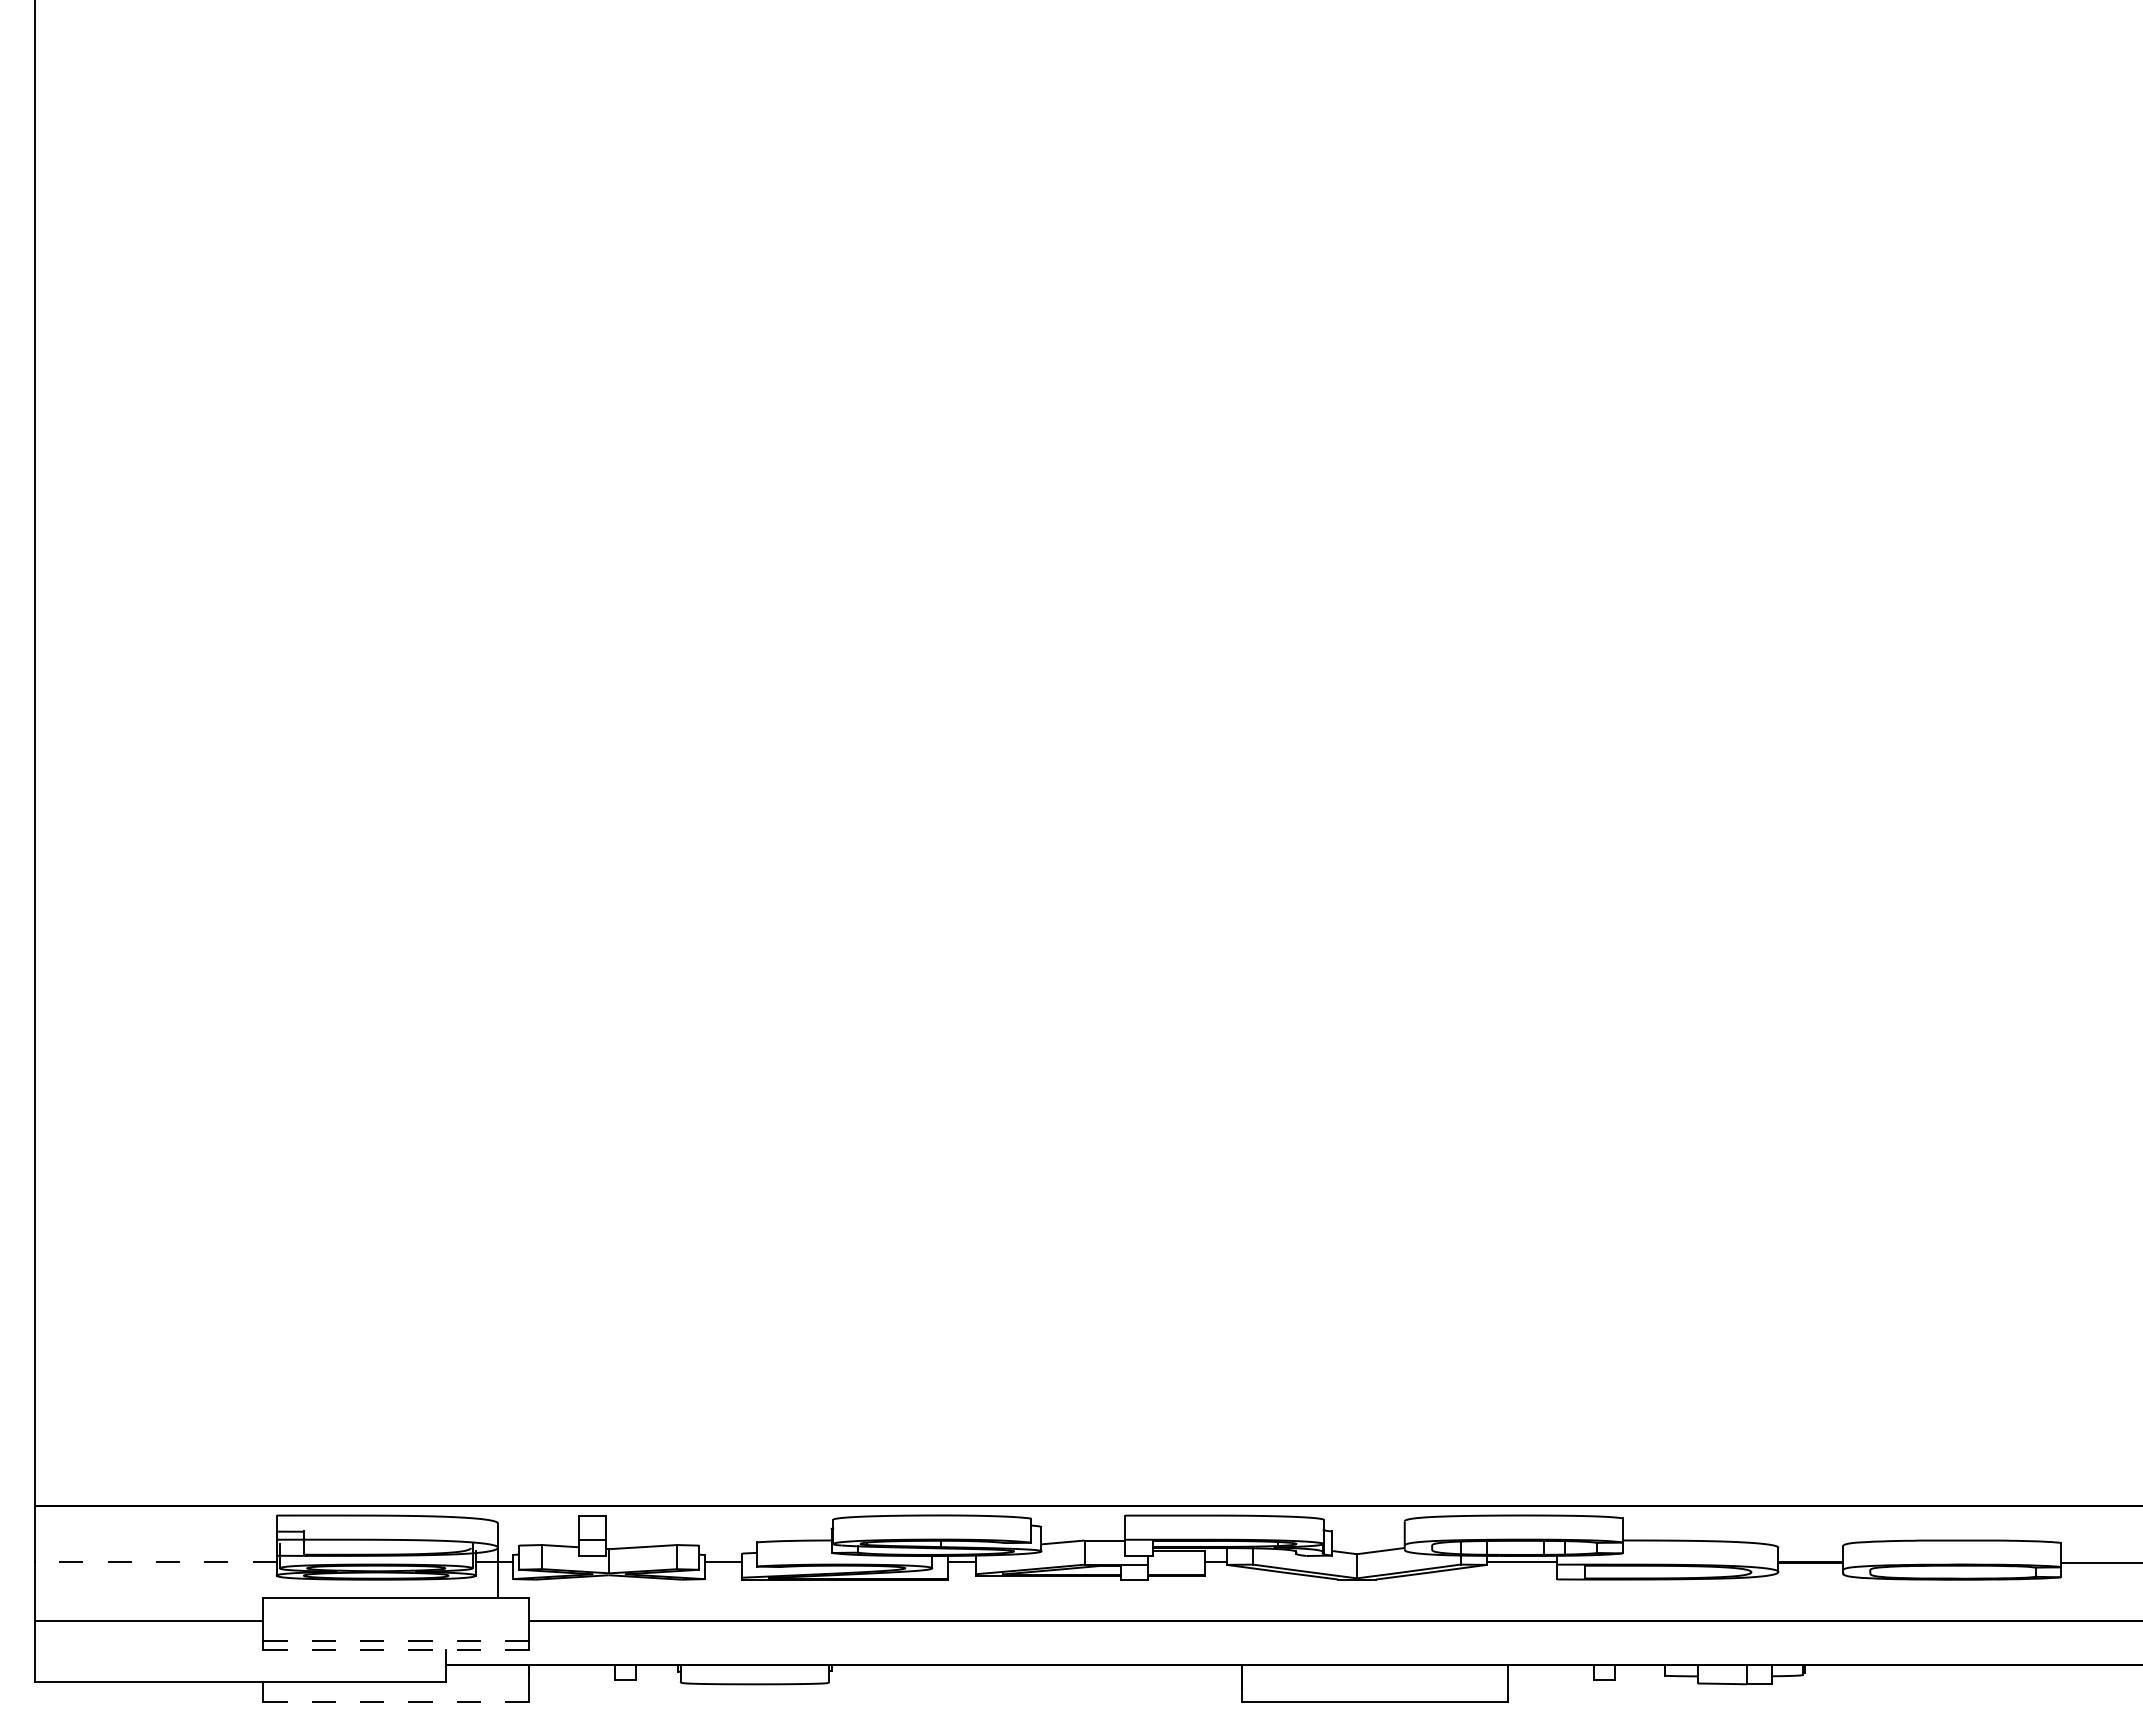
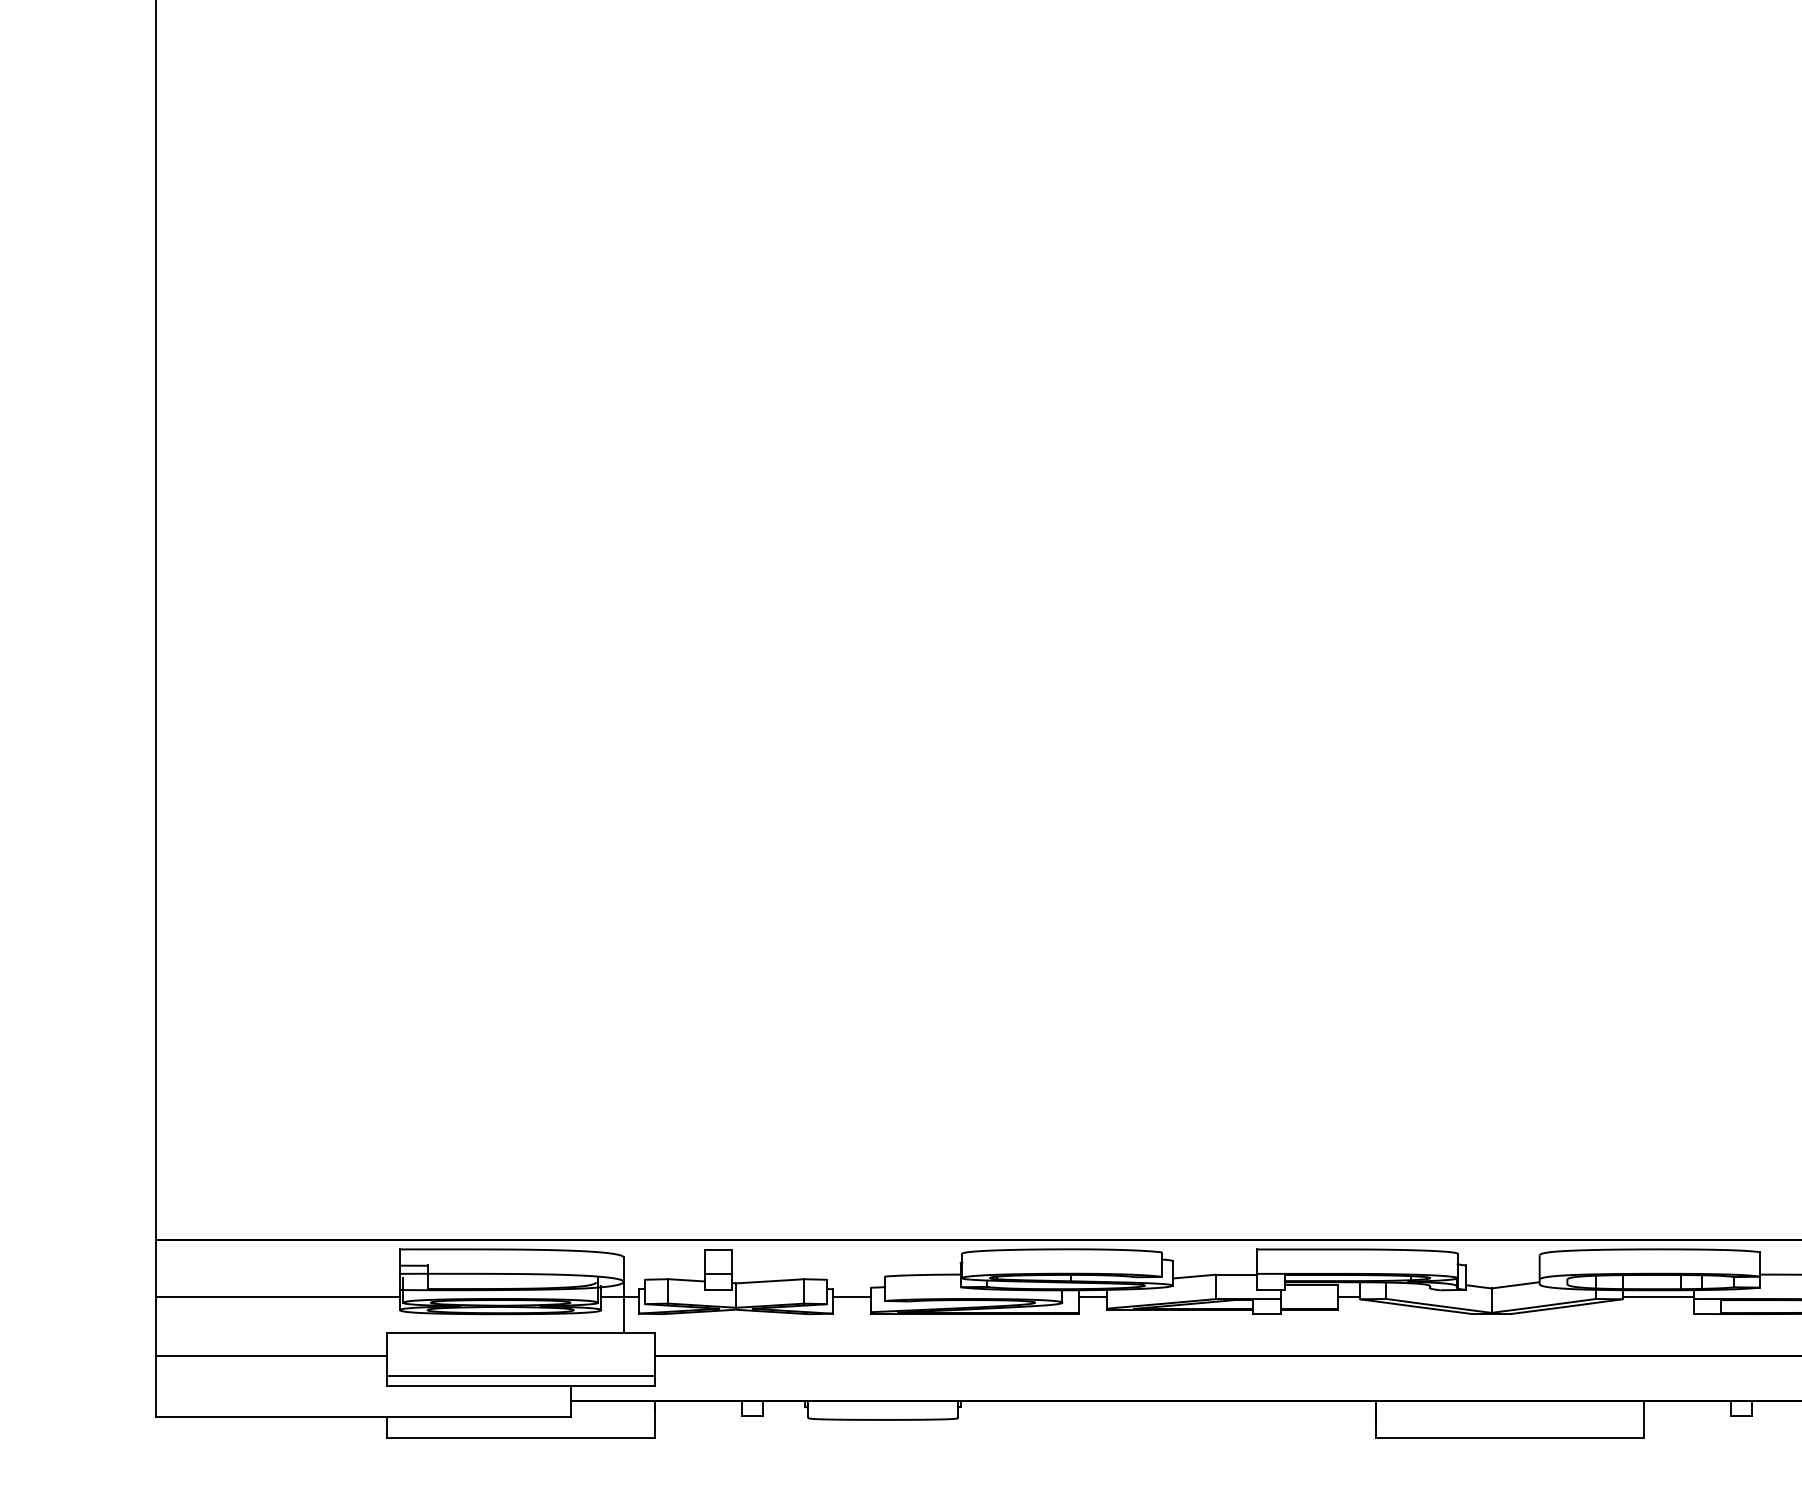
line: (155, 1562) -> (277, 1296), dashed -> solid
line: (396, 1640) -> (521, 1375), dashed -> solid
line: (396, 1650) -> (521, 1385), dashed -> solid
line: (396, 1702) -> (521, 1438), dashed -> solid

